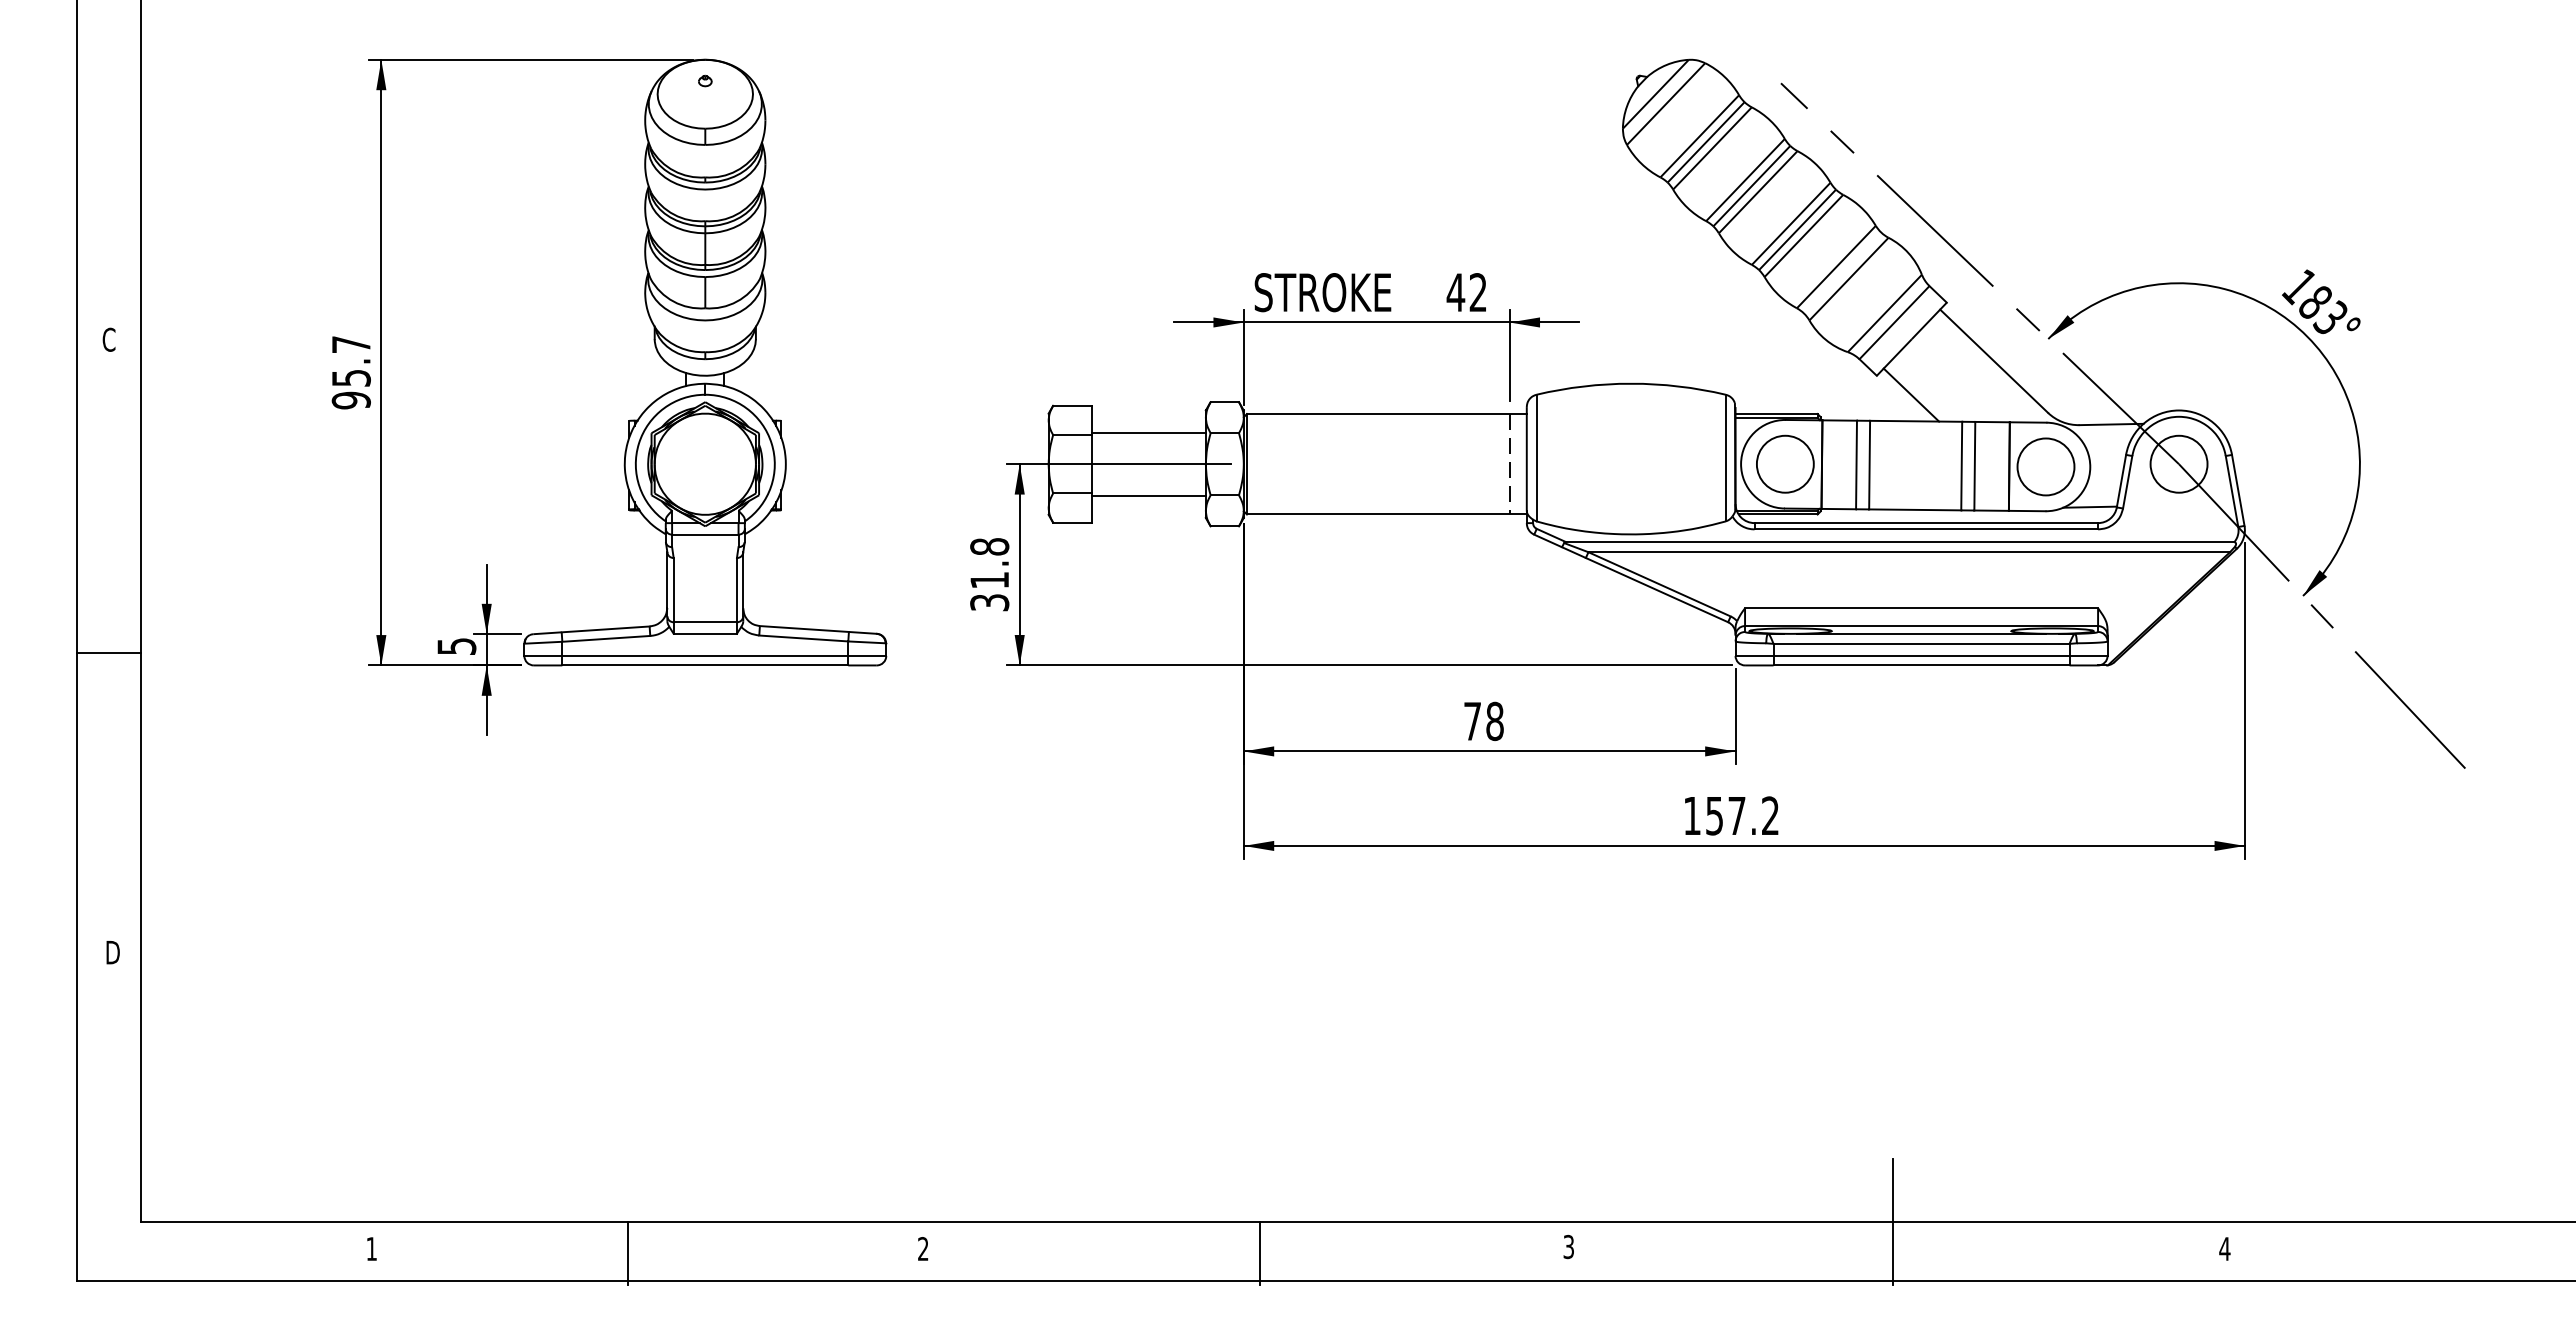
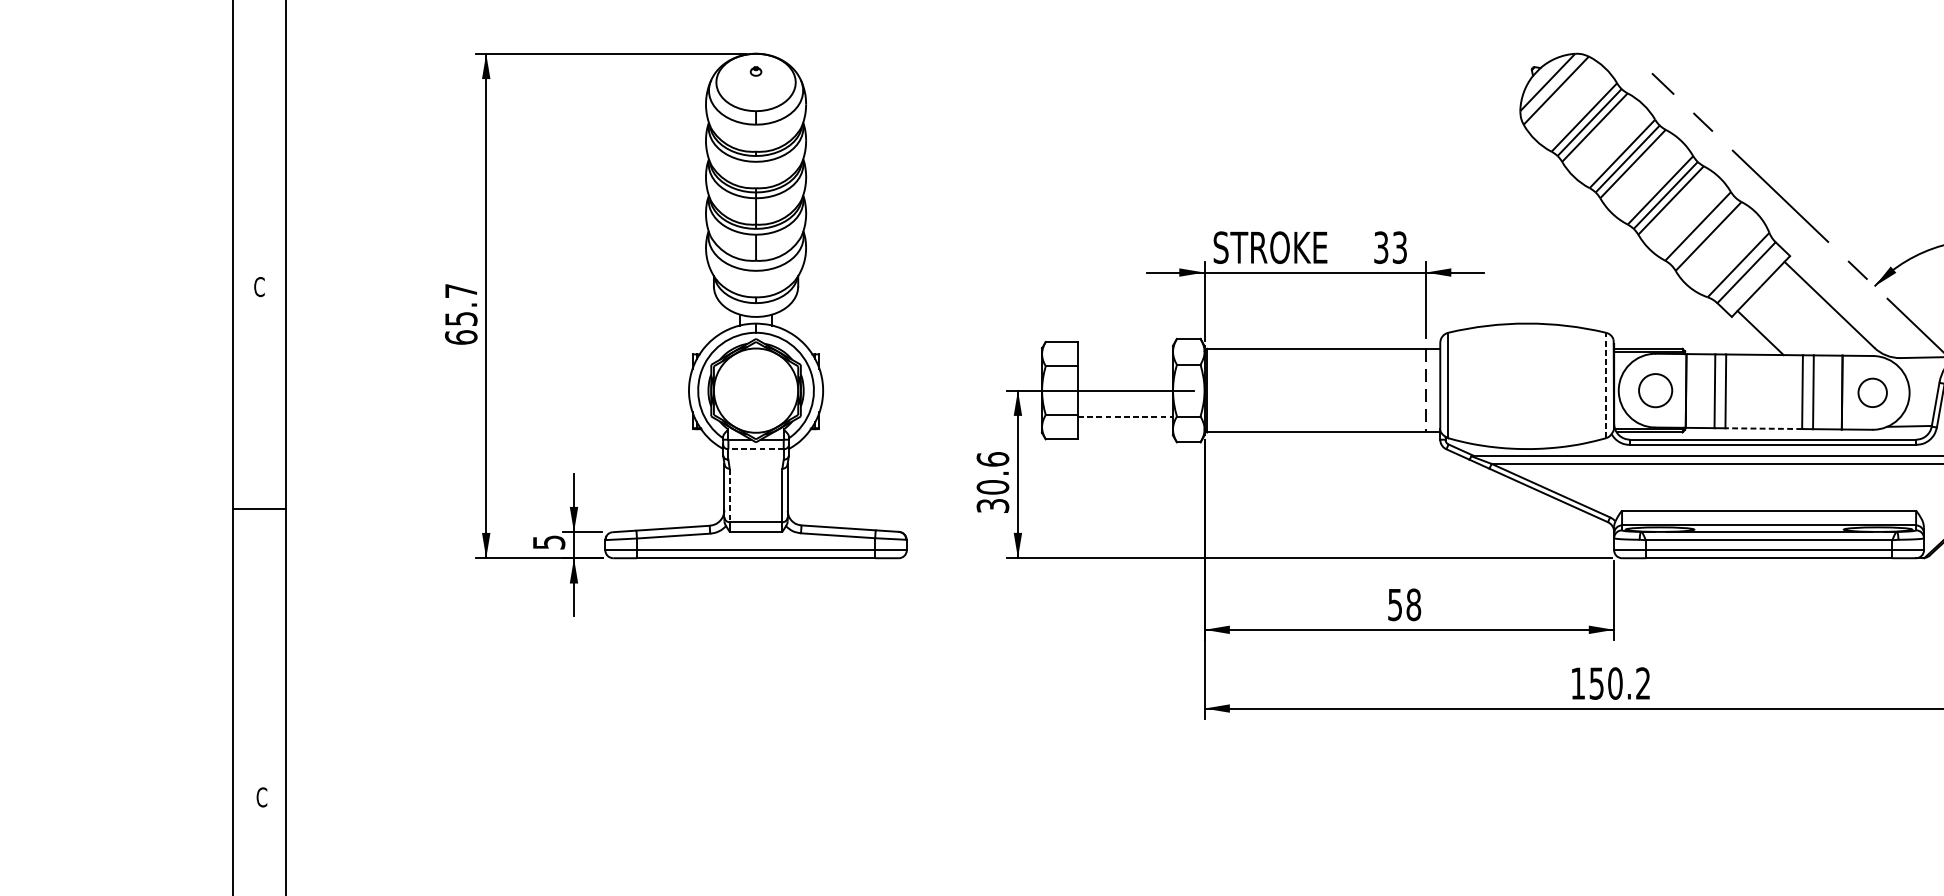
text: (1466, 292) -> (1390, 247), 42 -> 33
text: (350, 400) -> (460, 337), 95.7 -> 65.7
line: (1148, 432) -> (1125, 364), removed
line: (1725, 457) -> (1605, 385), solid -> dashed
circle: (1784, 463) -> (1654, 390), size x0.7
circle: (2045, 466) -> (1872, 392), size x0.6
line: (1148, 495) -> (1125, 416), solid -> dashed
line: (1914, 509) -> (1763, 428), solid -> dashed
line: (704, 534) -> (755, 449), solid -> dashed
text: (989, 563) -> (992, 473), 31.8 -> 30.6
line: (673, 590) -> (729, 495), solid -> dashed
line: (108, 652) -> (258, 509), moved
text: (1472, 721) -> (1395, 604), 78 -> 58
text: (1736, 815) -> (1614, 683), 157.2 -> 150.2
text: (112, 952) -> (262, 797), D -> C

